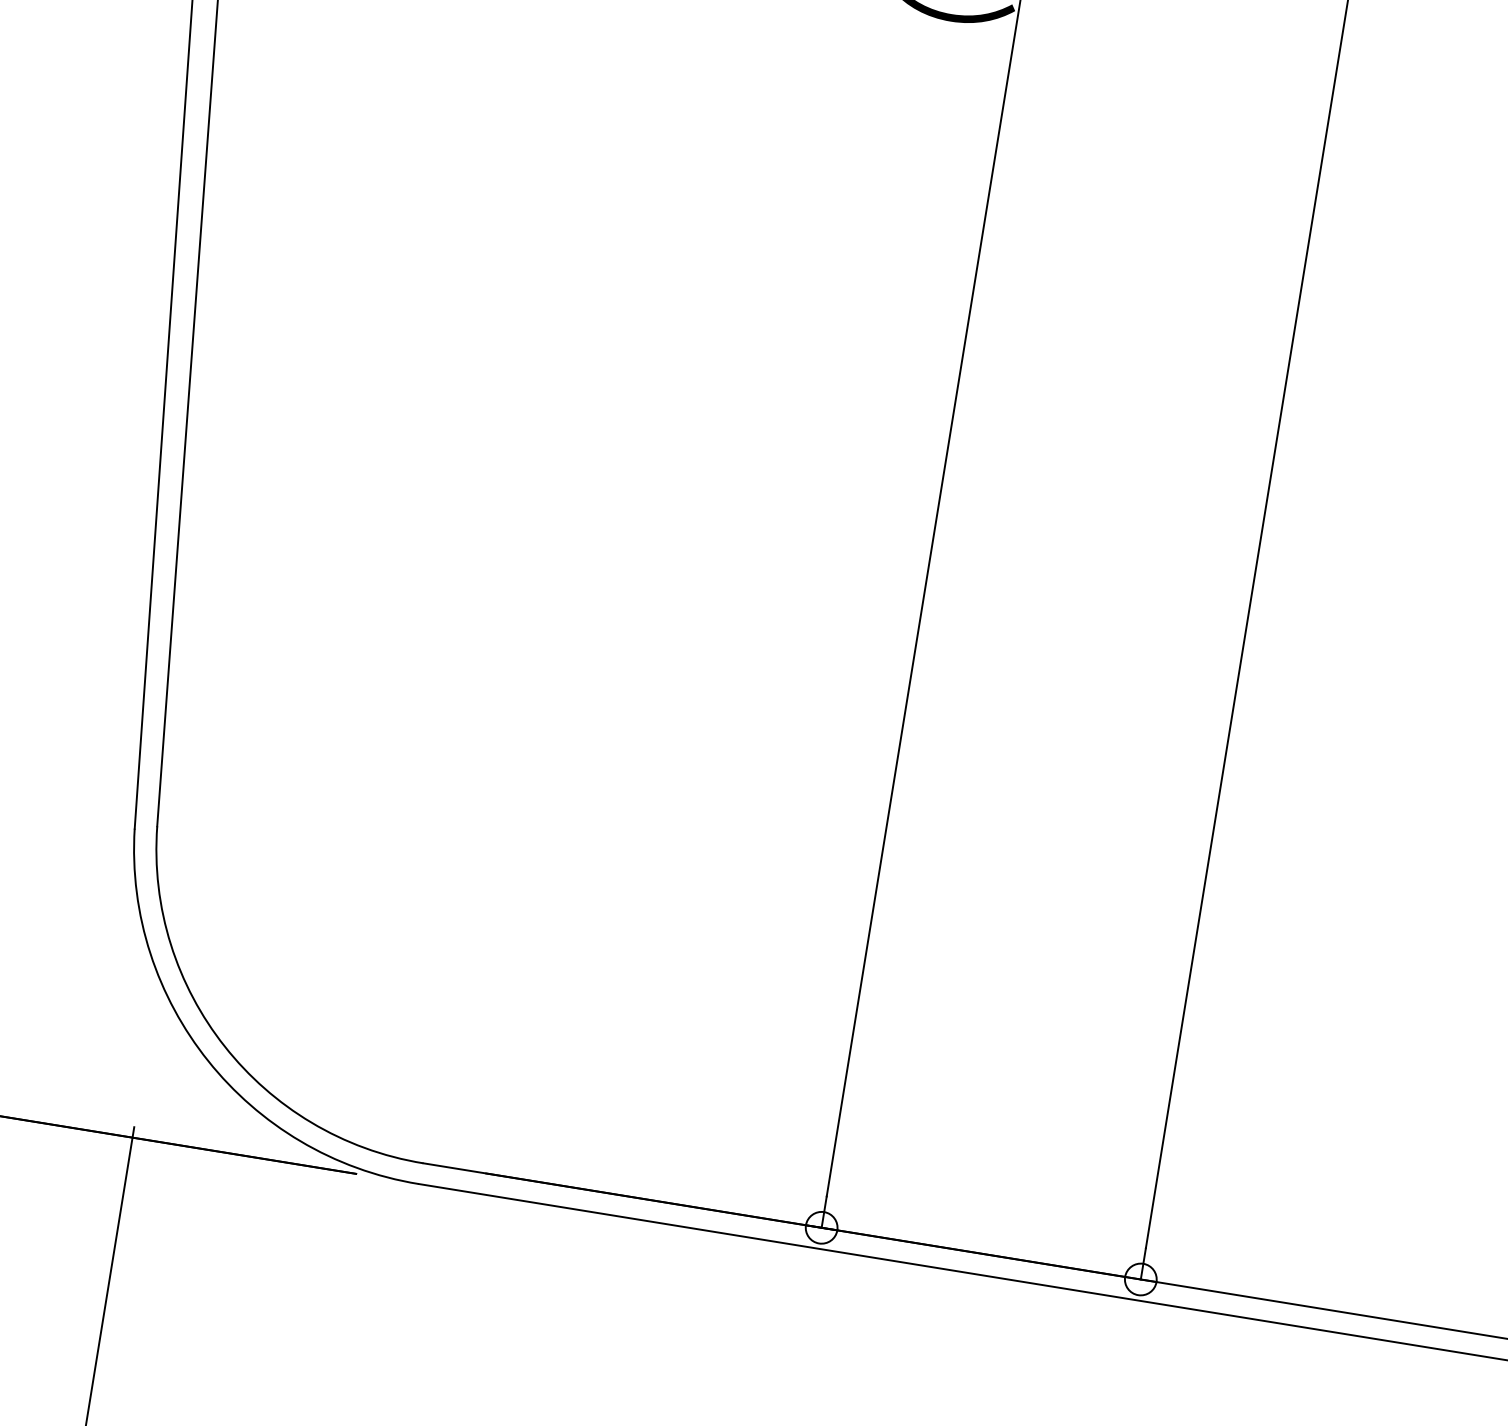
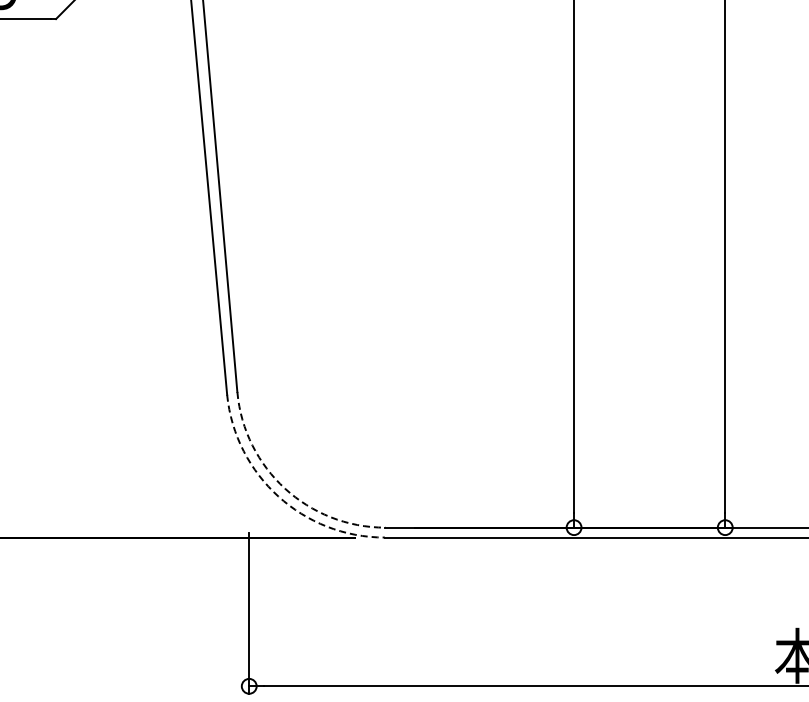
arc: (225, 1046) -> (285, 488), solid -> dashed
arc: (208, 1060) -> (278, 496), solid -> dashed

